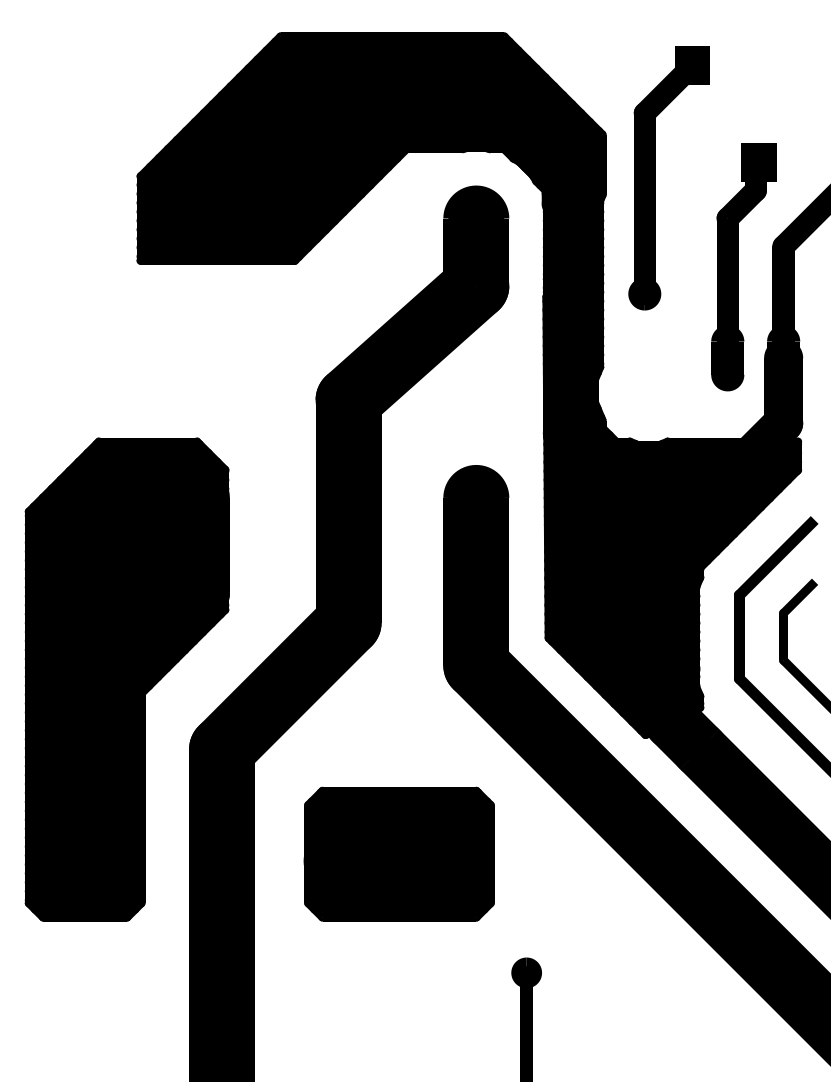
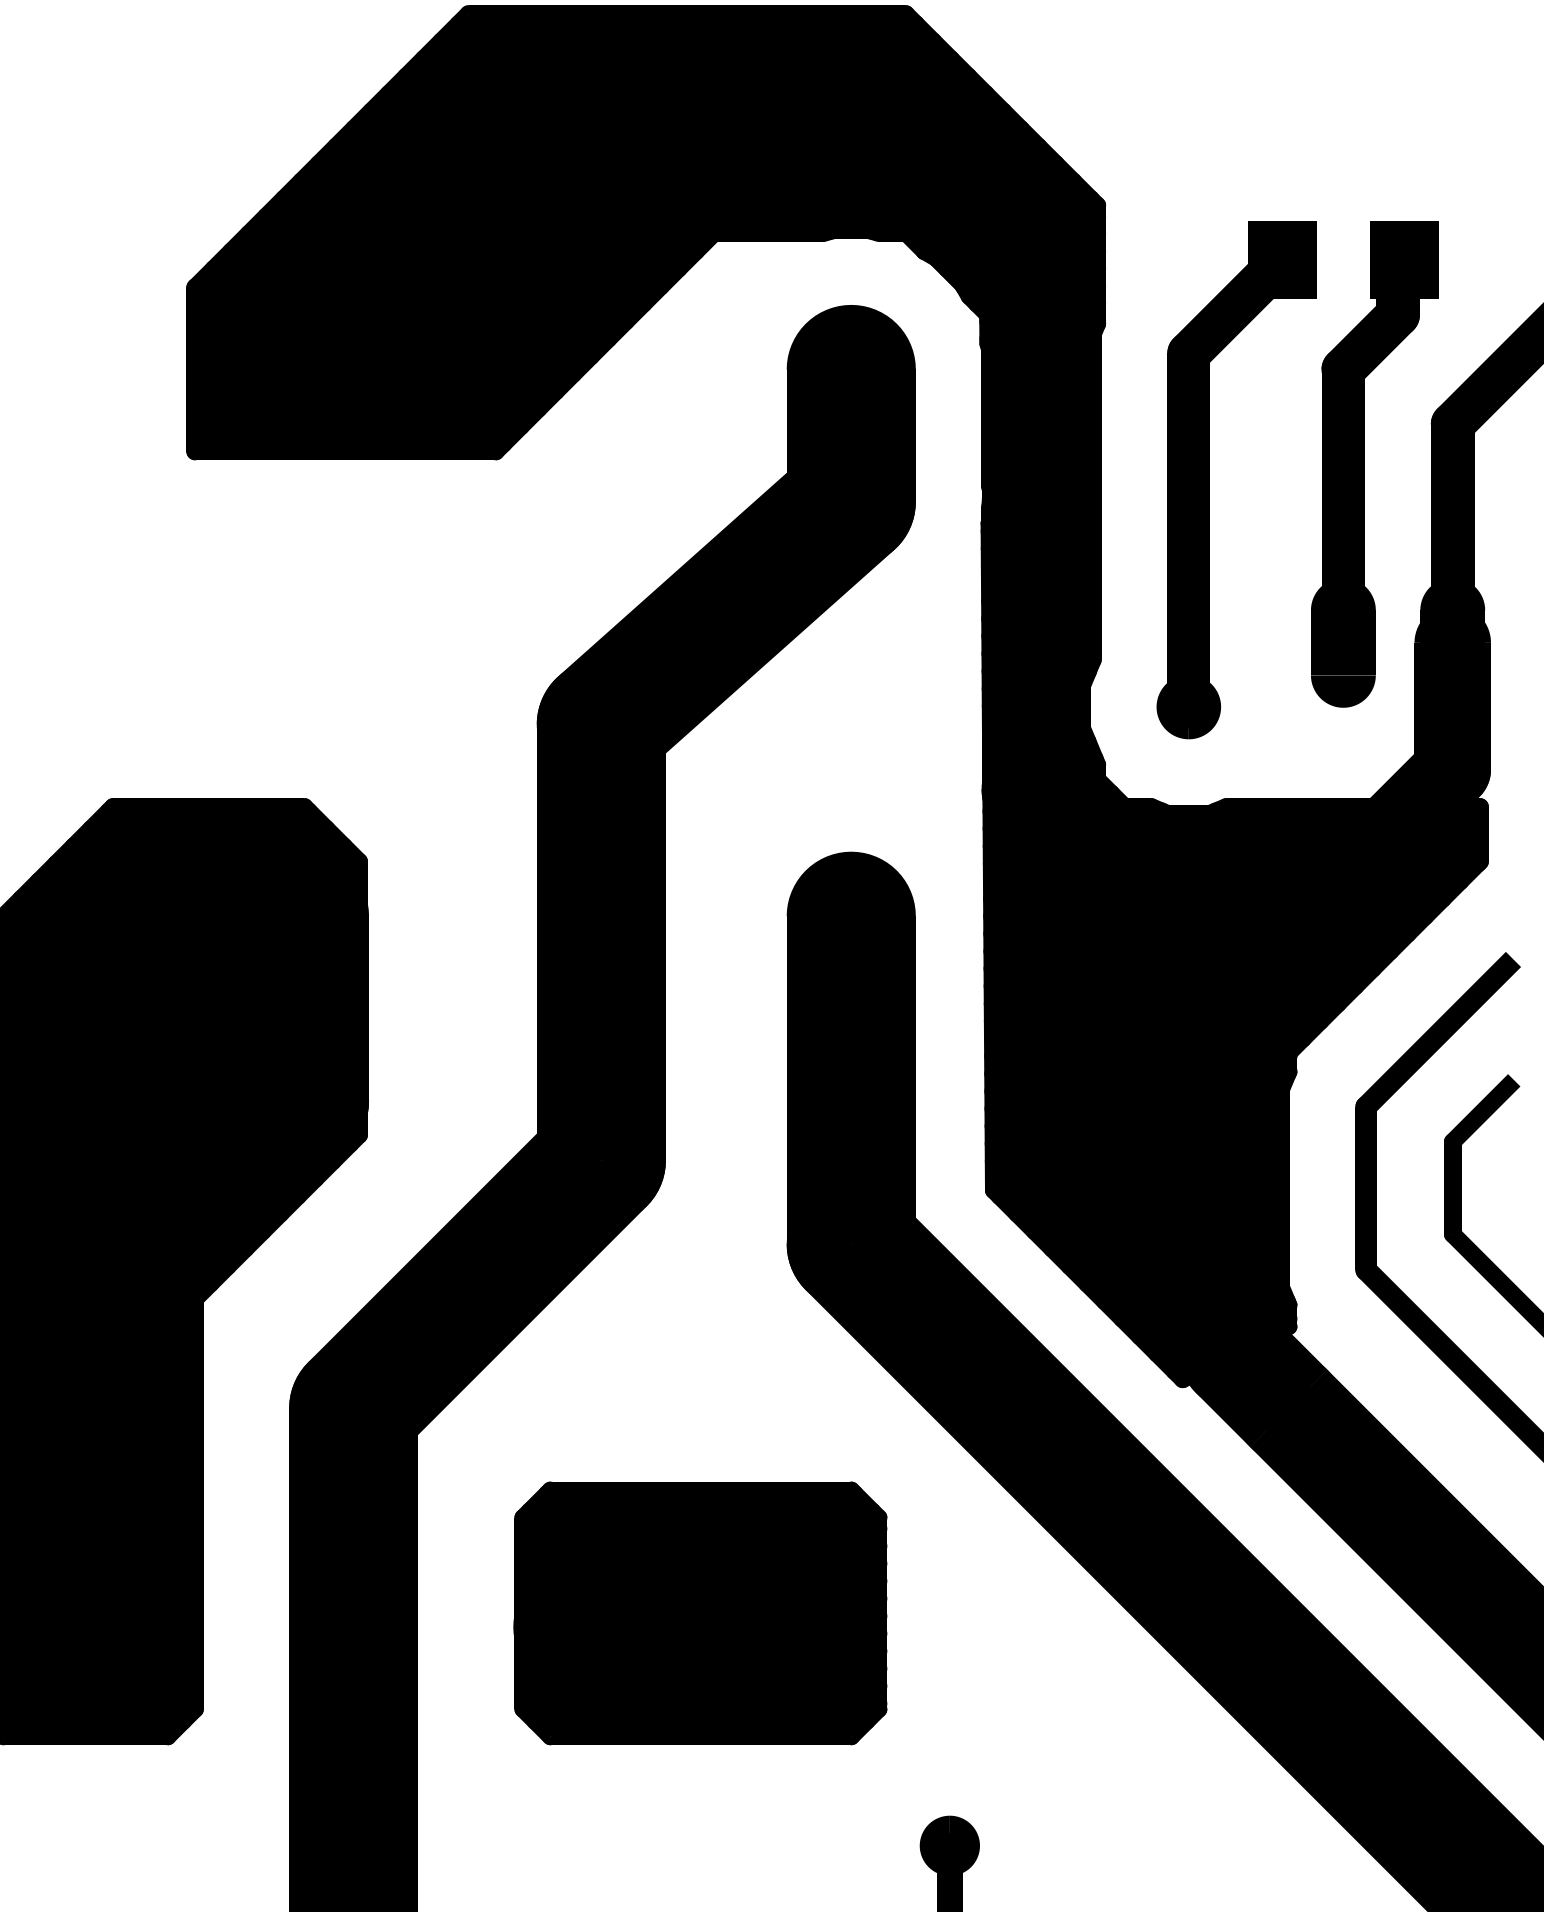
part: (655, 178) -> (1209, 480), moved

